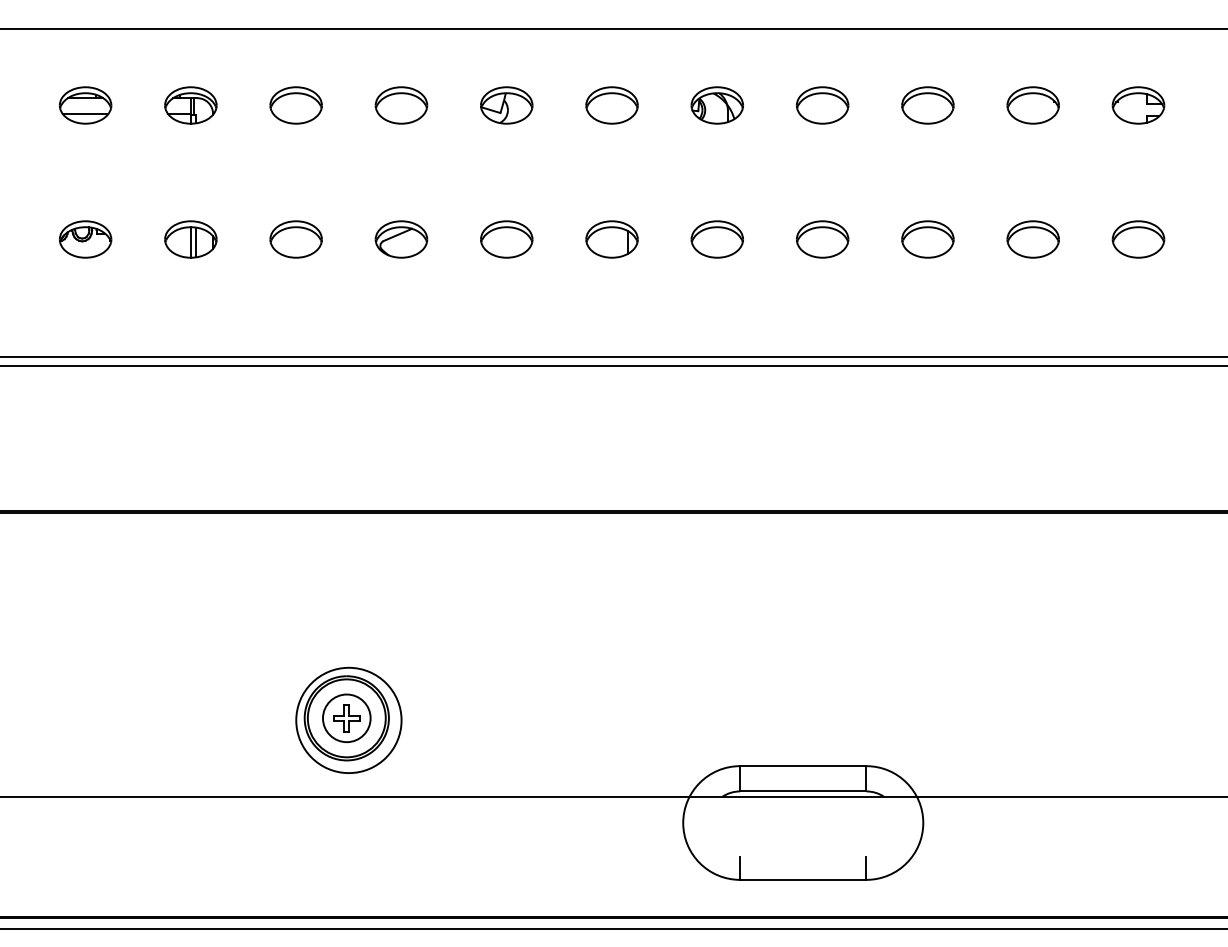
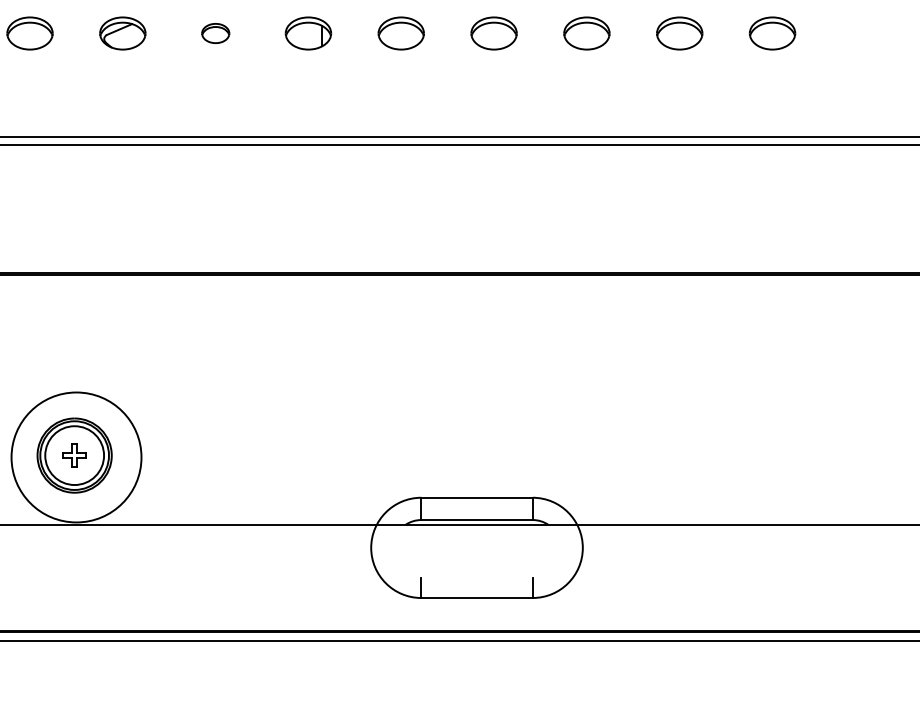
part: (506, 239) -> (215, 33), size x0.6
circle: (346, 718) -> (74, 455), size x1.4
circle: (348, 720) -> (76, 457), size x1.4

